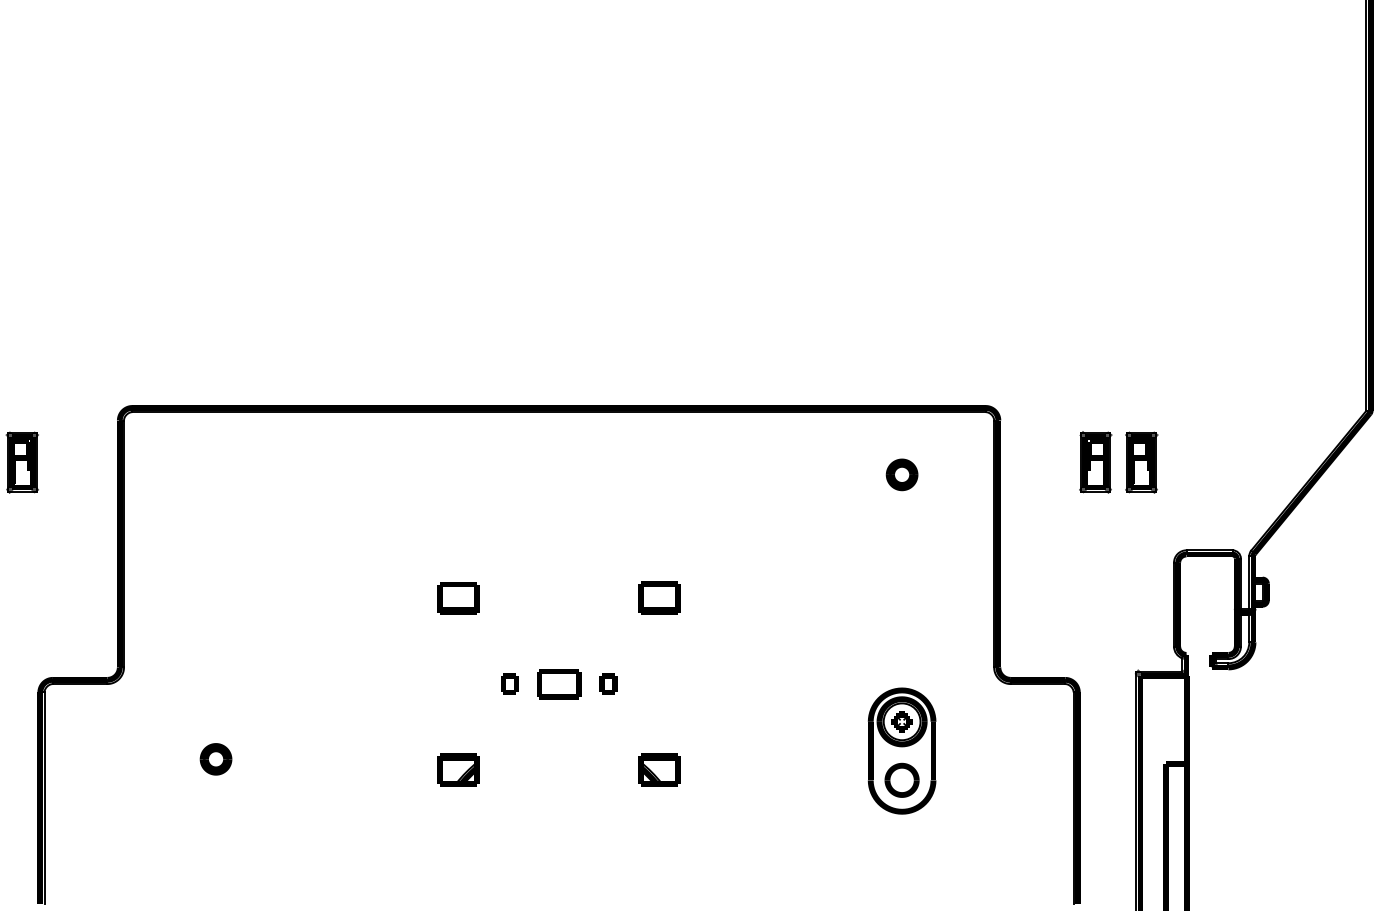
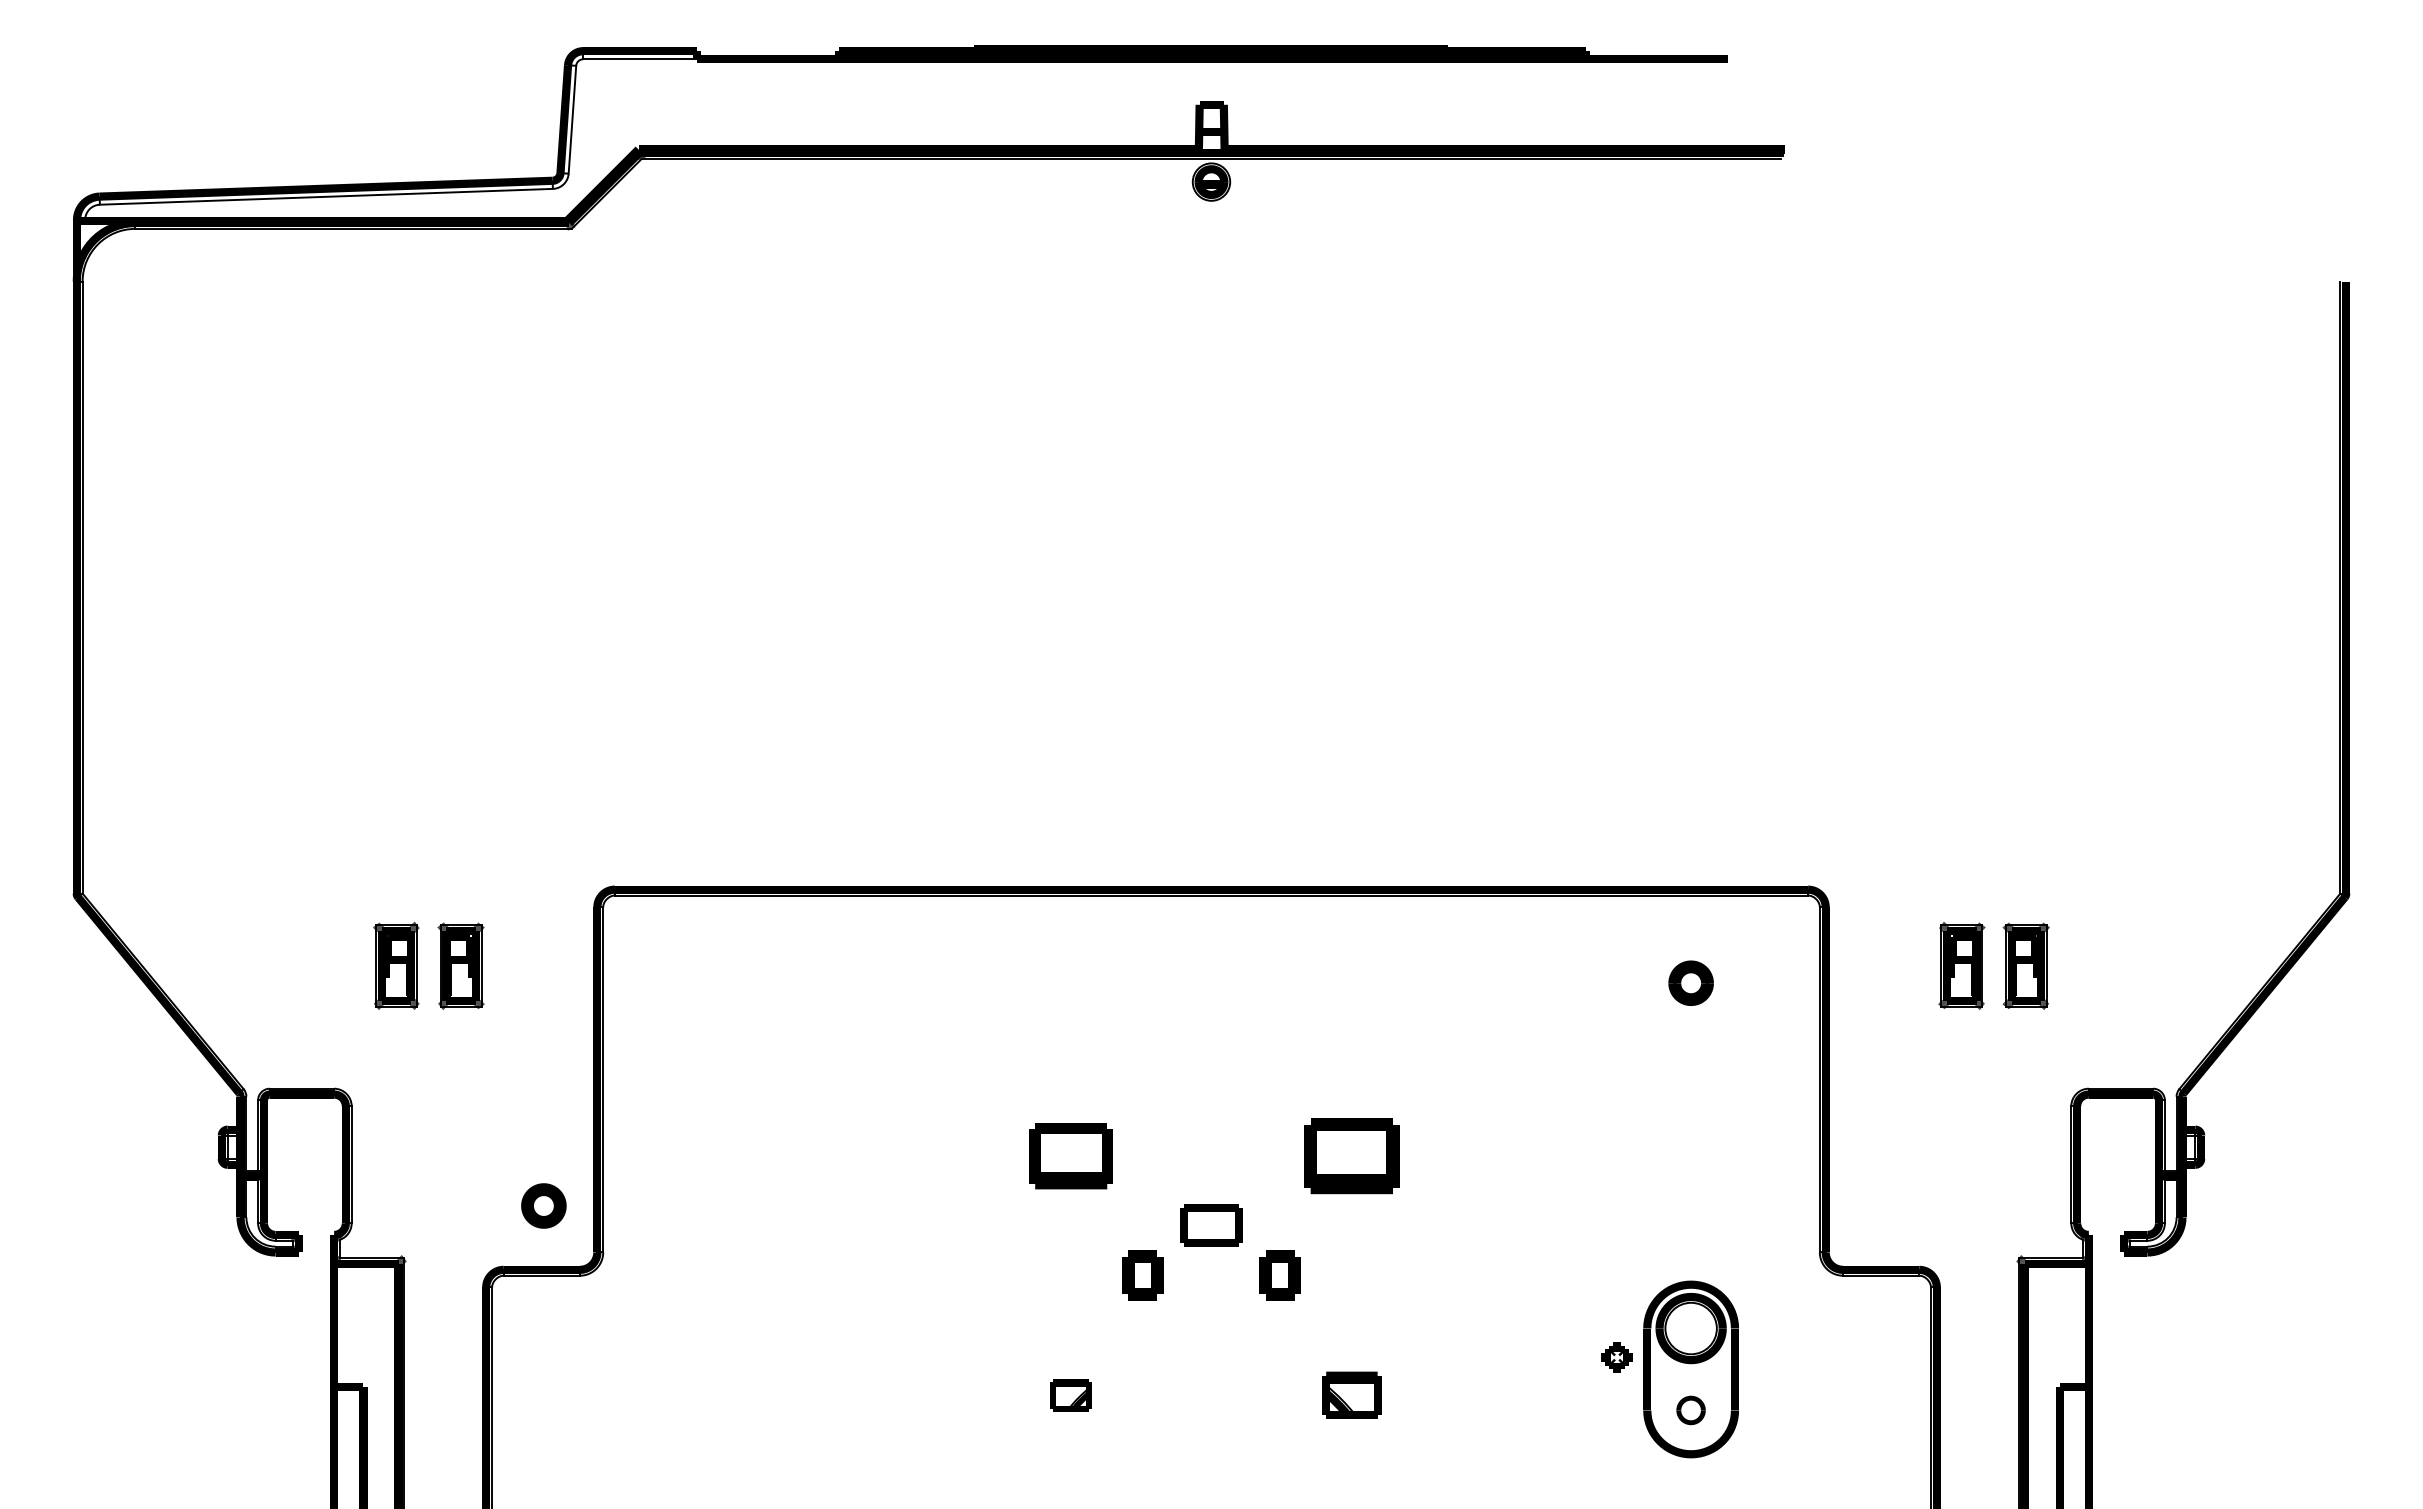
part: (458, 598) -> (1070, 1155), size x1.4
part: (659, 598) -> (1351, 1155), size x1.6
part: (509, 683) -> (1142, 1275), size x1.6
part: (559, 683) -> (1211, 1225), moved
part: (607, 683) -> (1279, 1275), size x1.6
part: (901, 721) -> (1616, 1357), moved
part: (215, 758) -> (543, 1205), moved
part: (458, 769) -> (1070, 1394), size x0.7
part: (901, 780) -> (1690, 1410), size x0.6

